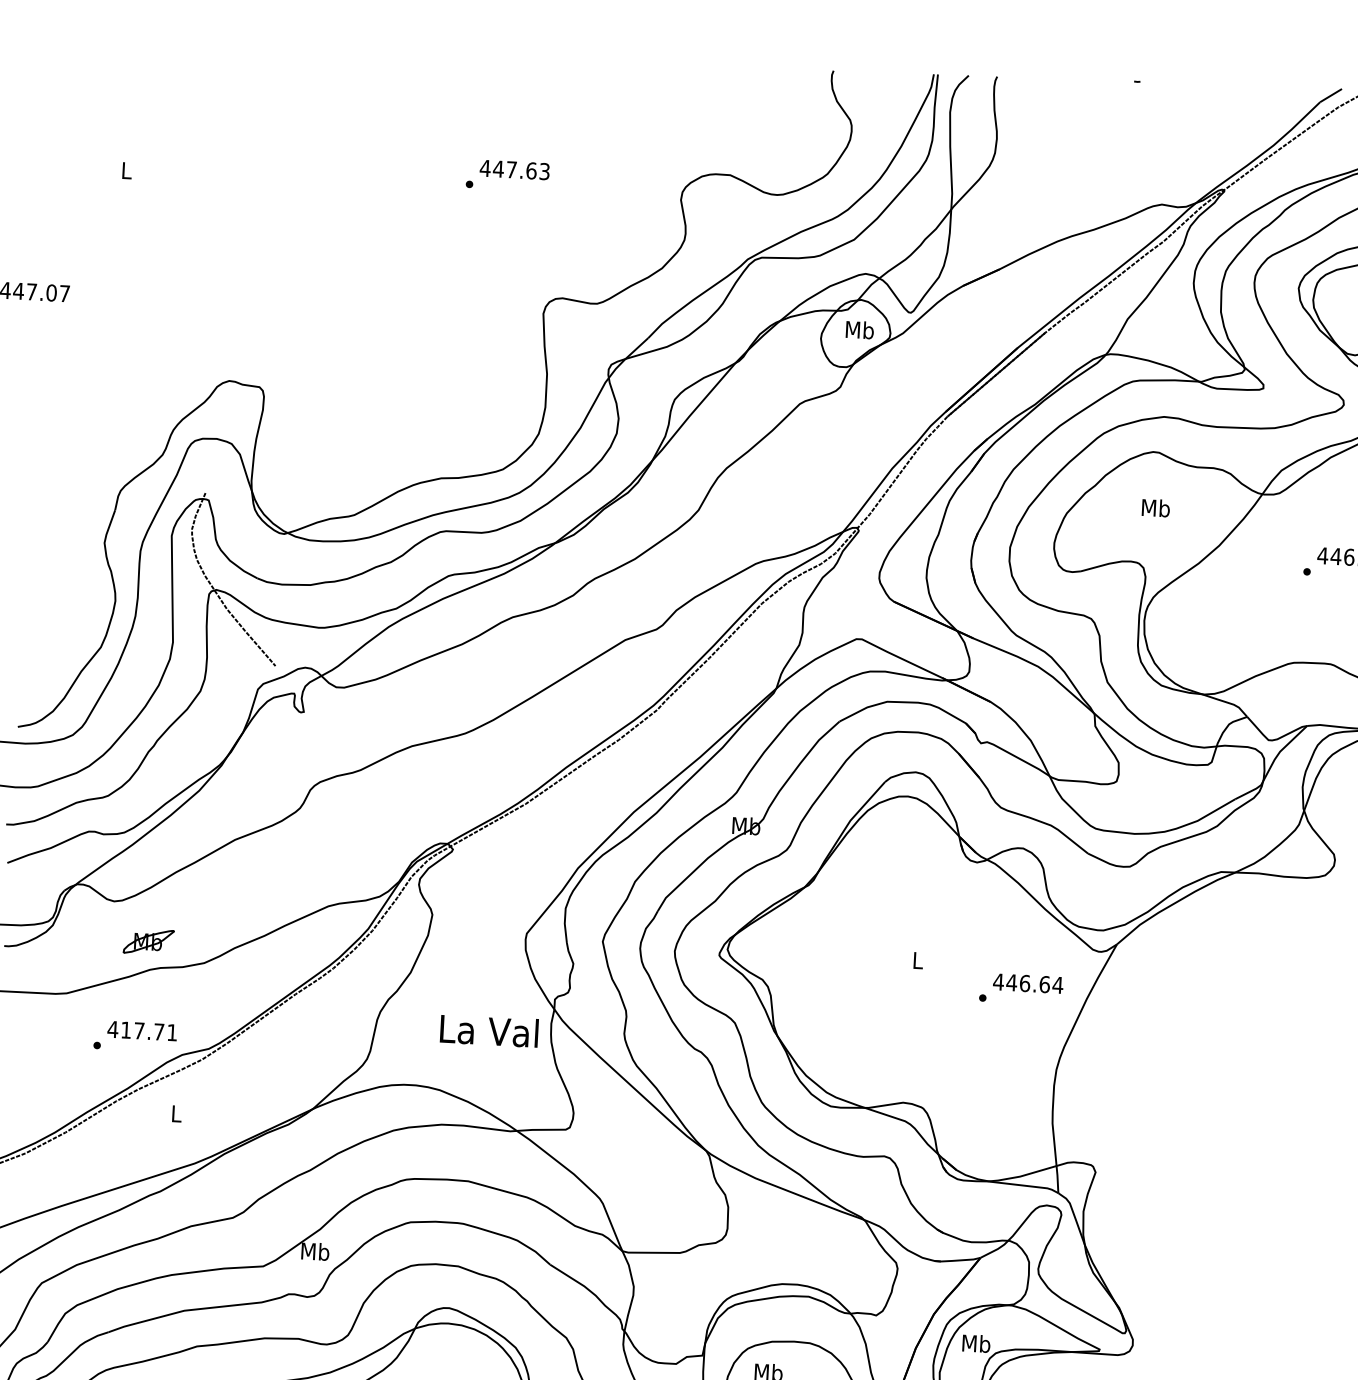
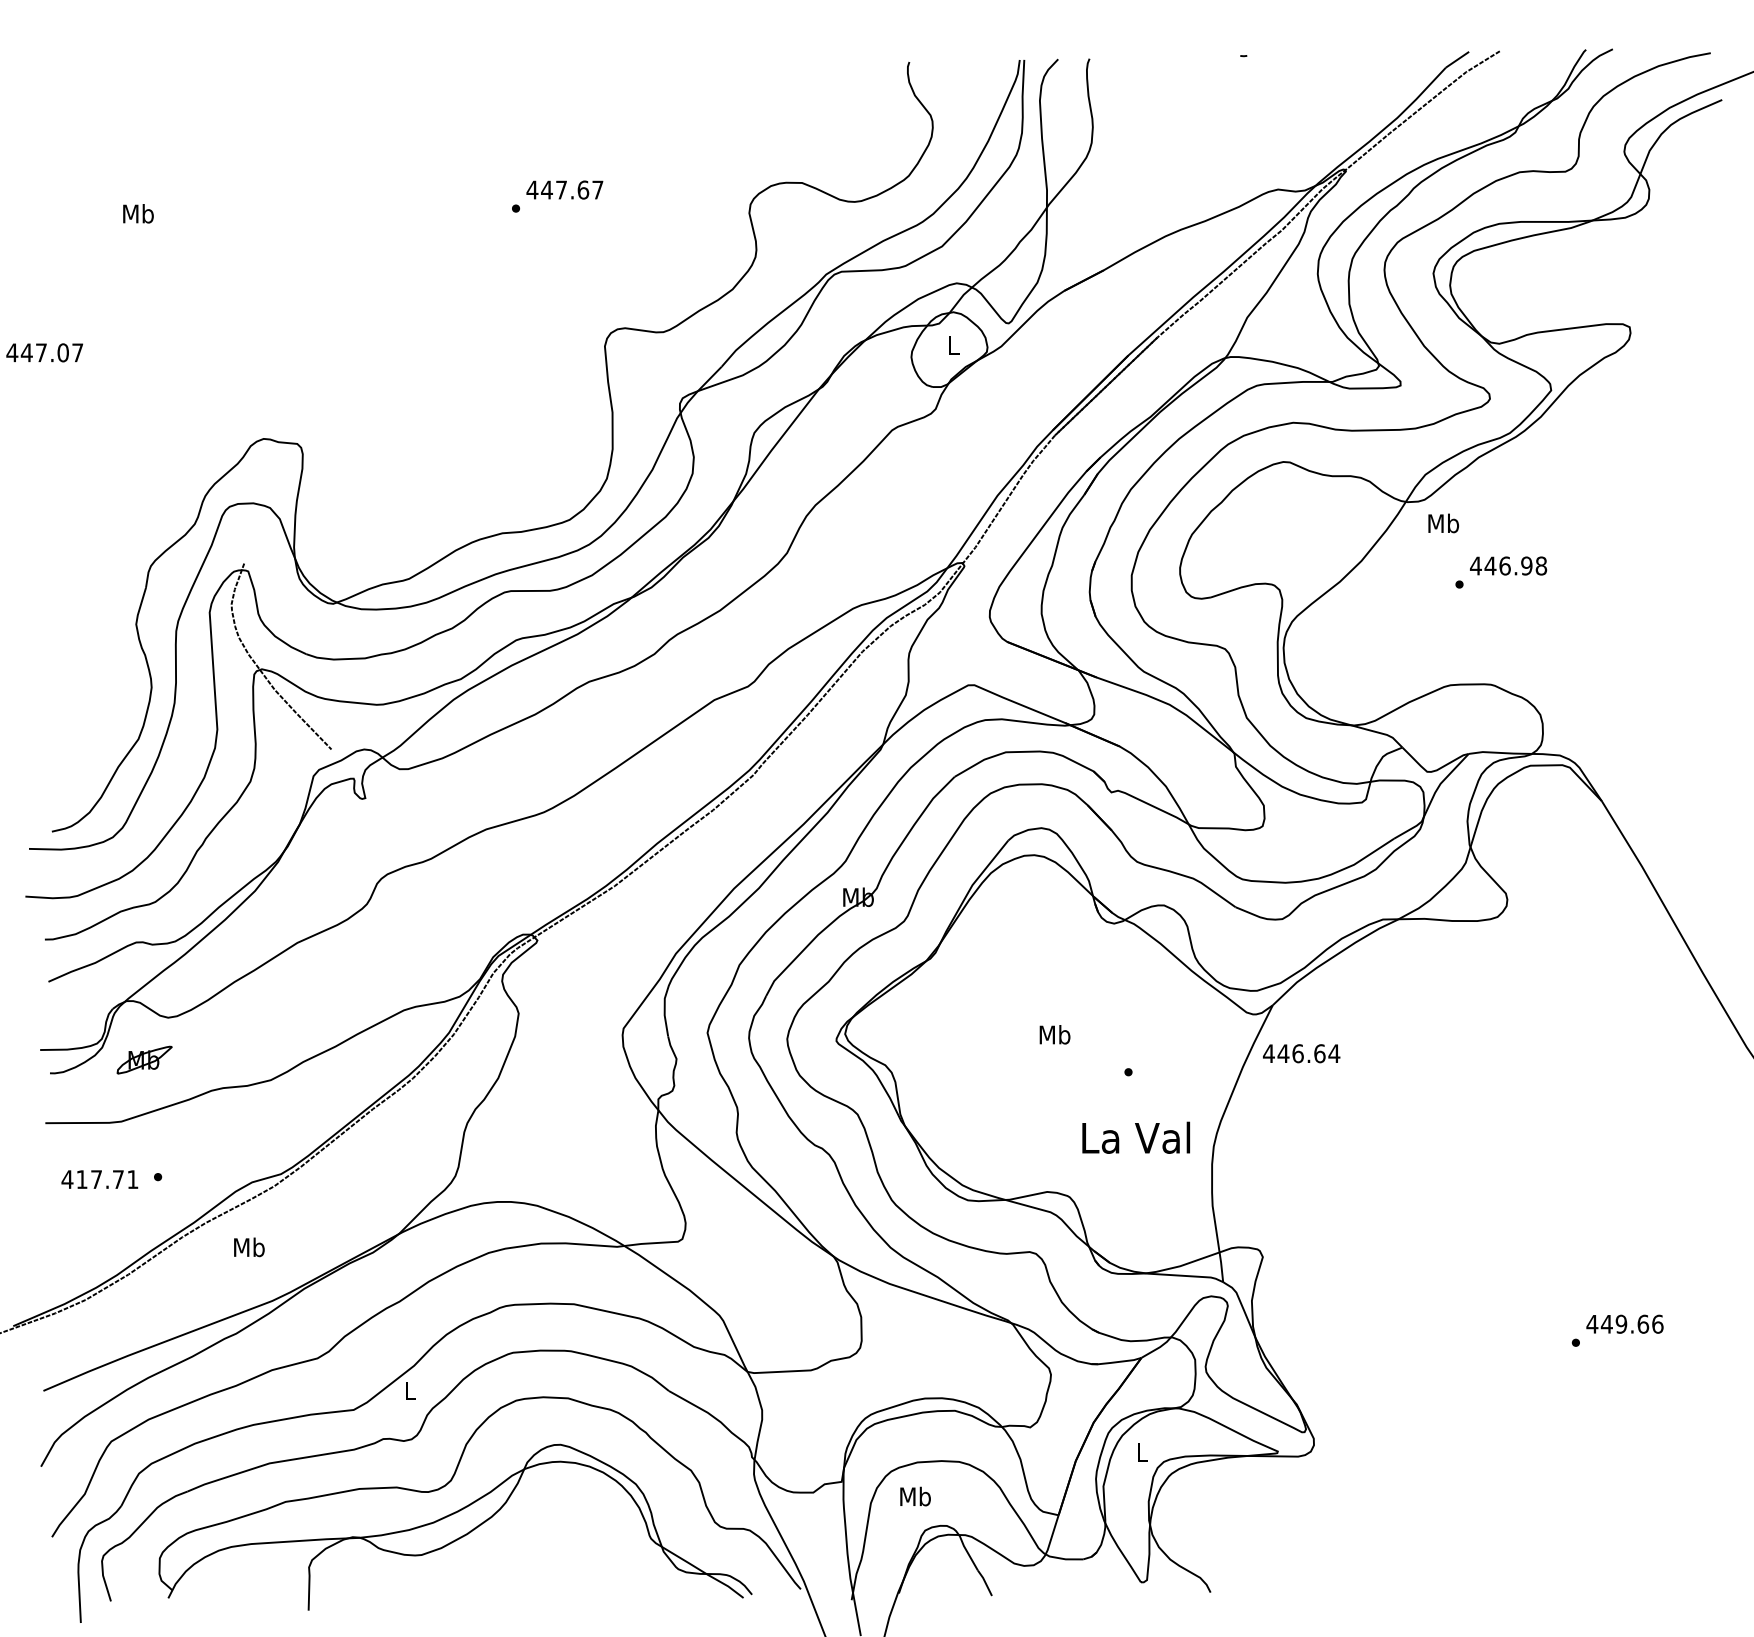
text: (126, 170) -> (138, 213), L -> Mb
text: (544, 171) -> (597, 189), 447.63 -> 447.67
text: (859, 330) -> (953, 345), Mb -> L
text: (1155, 508) -> (1443, 523), moved
part: (148, 941) -> (144, 1059), moved
text: (917, 960) -> (1054, 1034), L -> Mb
text: (1028, 983) -> (1301, 1053), moved
text: (488, 1030) -> (1135, 1137), moved
text: (142, 1031) -> (99, 1179), moved
text: (176, 1113) -> (249, 1247), L -> Mb
text: (314, 1251) -> (409, 1390), Mb -> L
text: (975, 1343) -> (1141, 1452), Mb -> L

